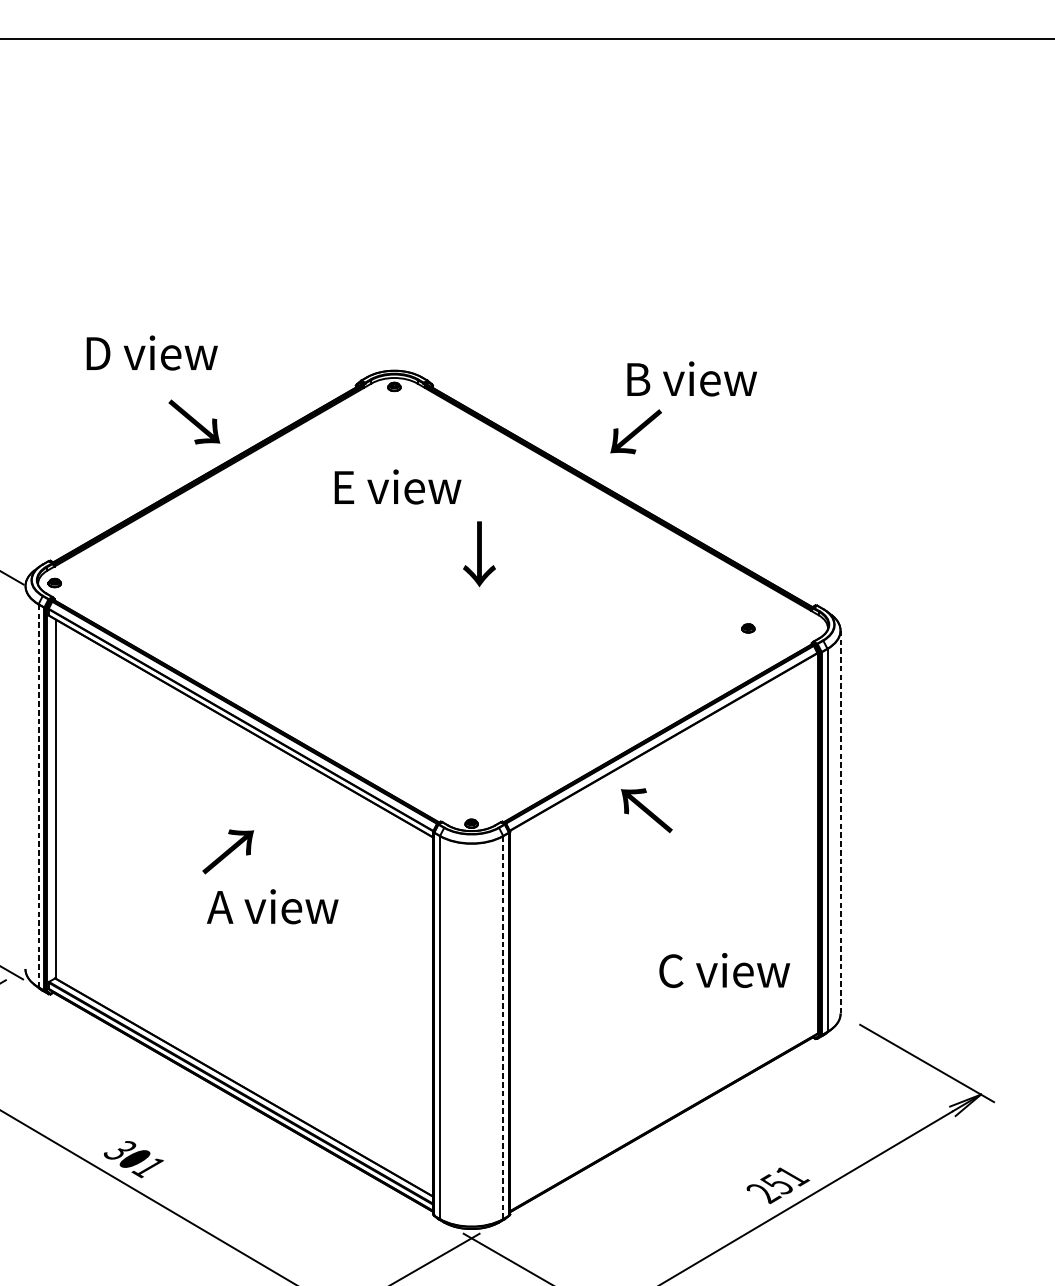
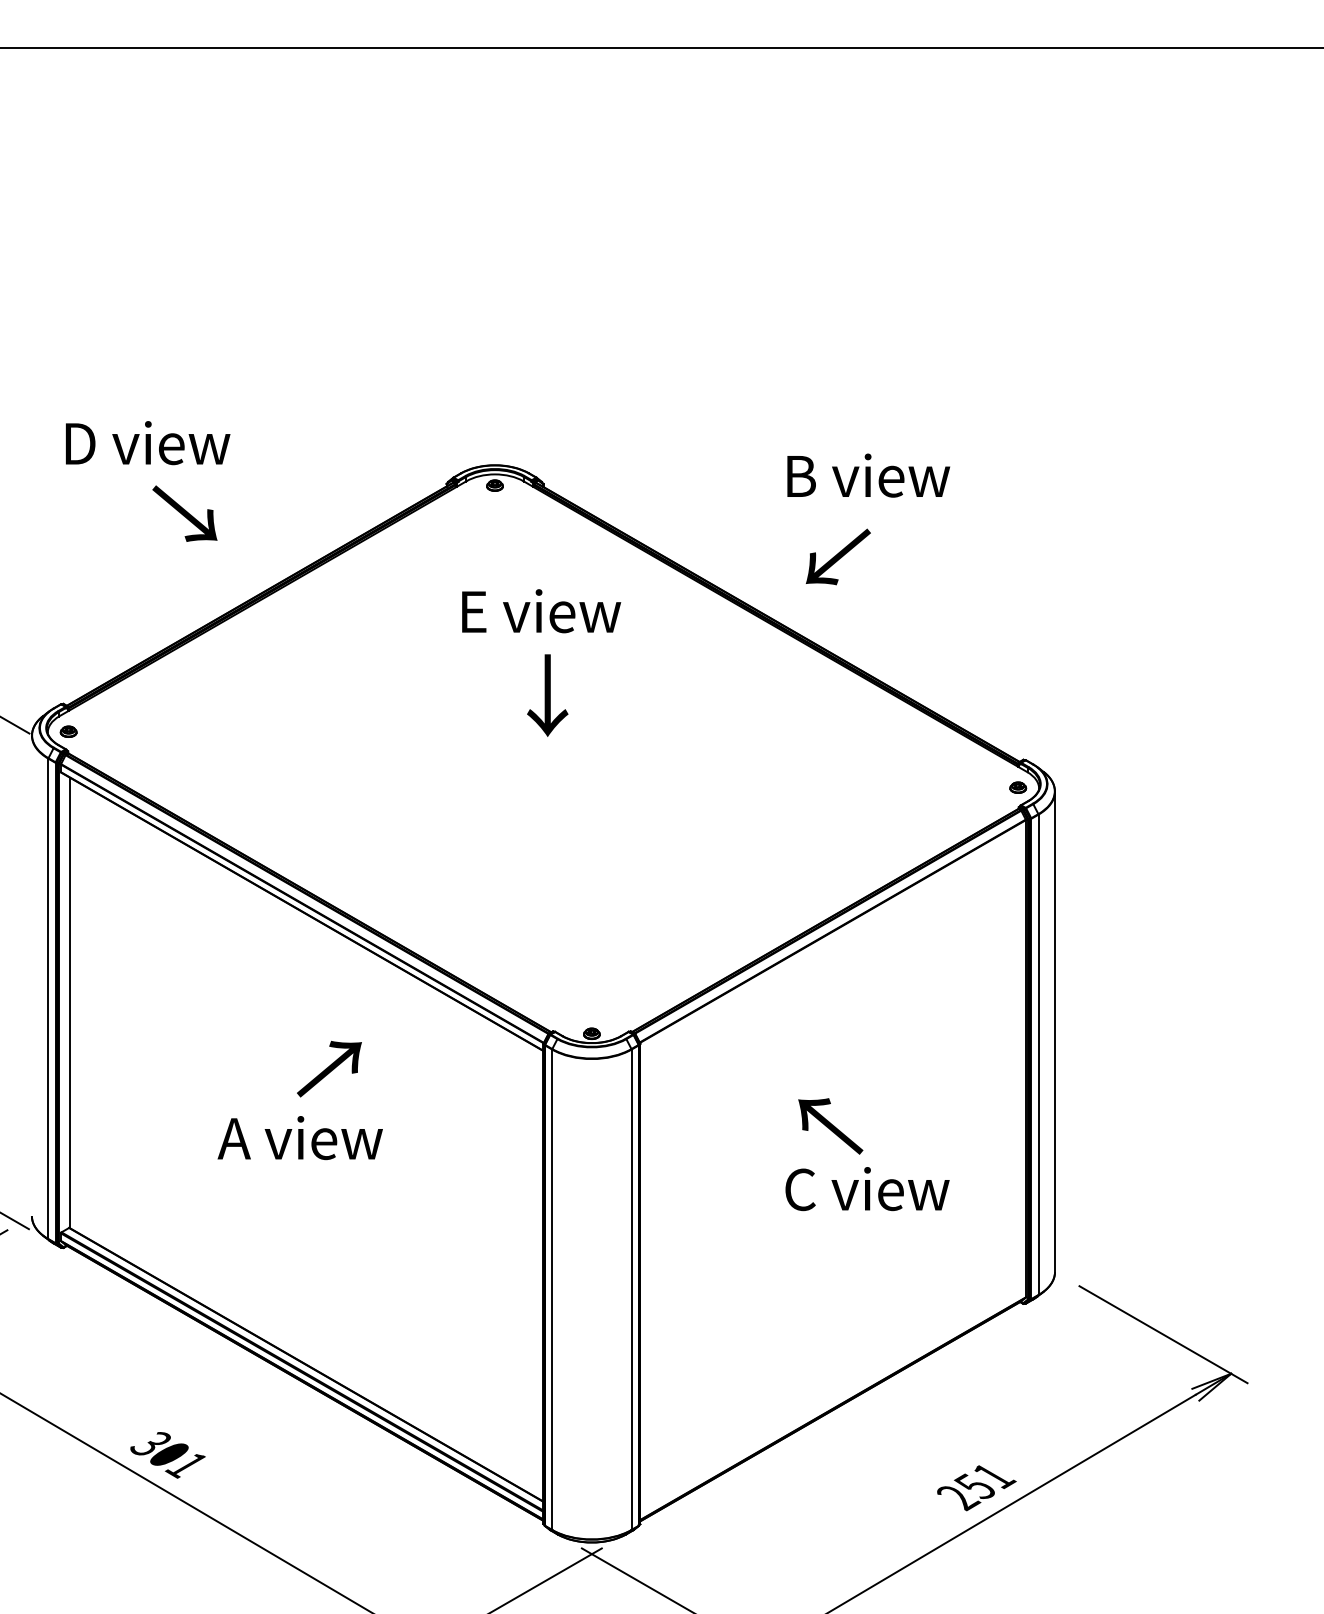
text: (152, 353) -> (148, 443), moved
text: (194, 421) -> (184, 513), moved
text: (635, 431) -> (837, 556), moved
text: (398, 487) -> (541, 611), moved
text: (479, 554) -> (547, 695), moved
part: (748, 628) -> (1018, 787), moved
line: (38, 795) -> (48, 998), dashed -> solid
text: (646, 810) -> (830, 1126), moved
line: (841, 822) -> (1055, 1032), dashed -> solid
text: (228, 851) -> (329, 1068), moved
text: (272, 907) -> (299, 1138), moved
text: (724, 970) -> (867, 1189), moved
line: (503, 1027) -> (631, 1289), dashed -> solid

